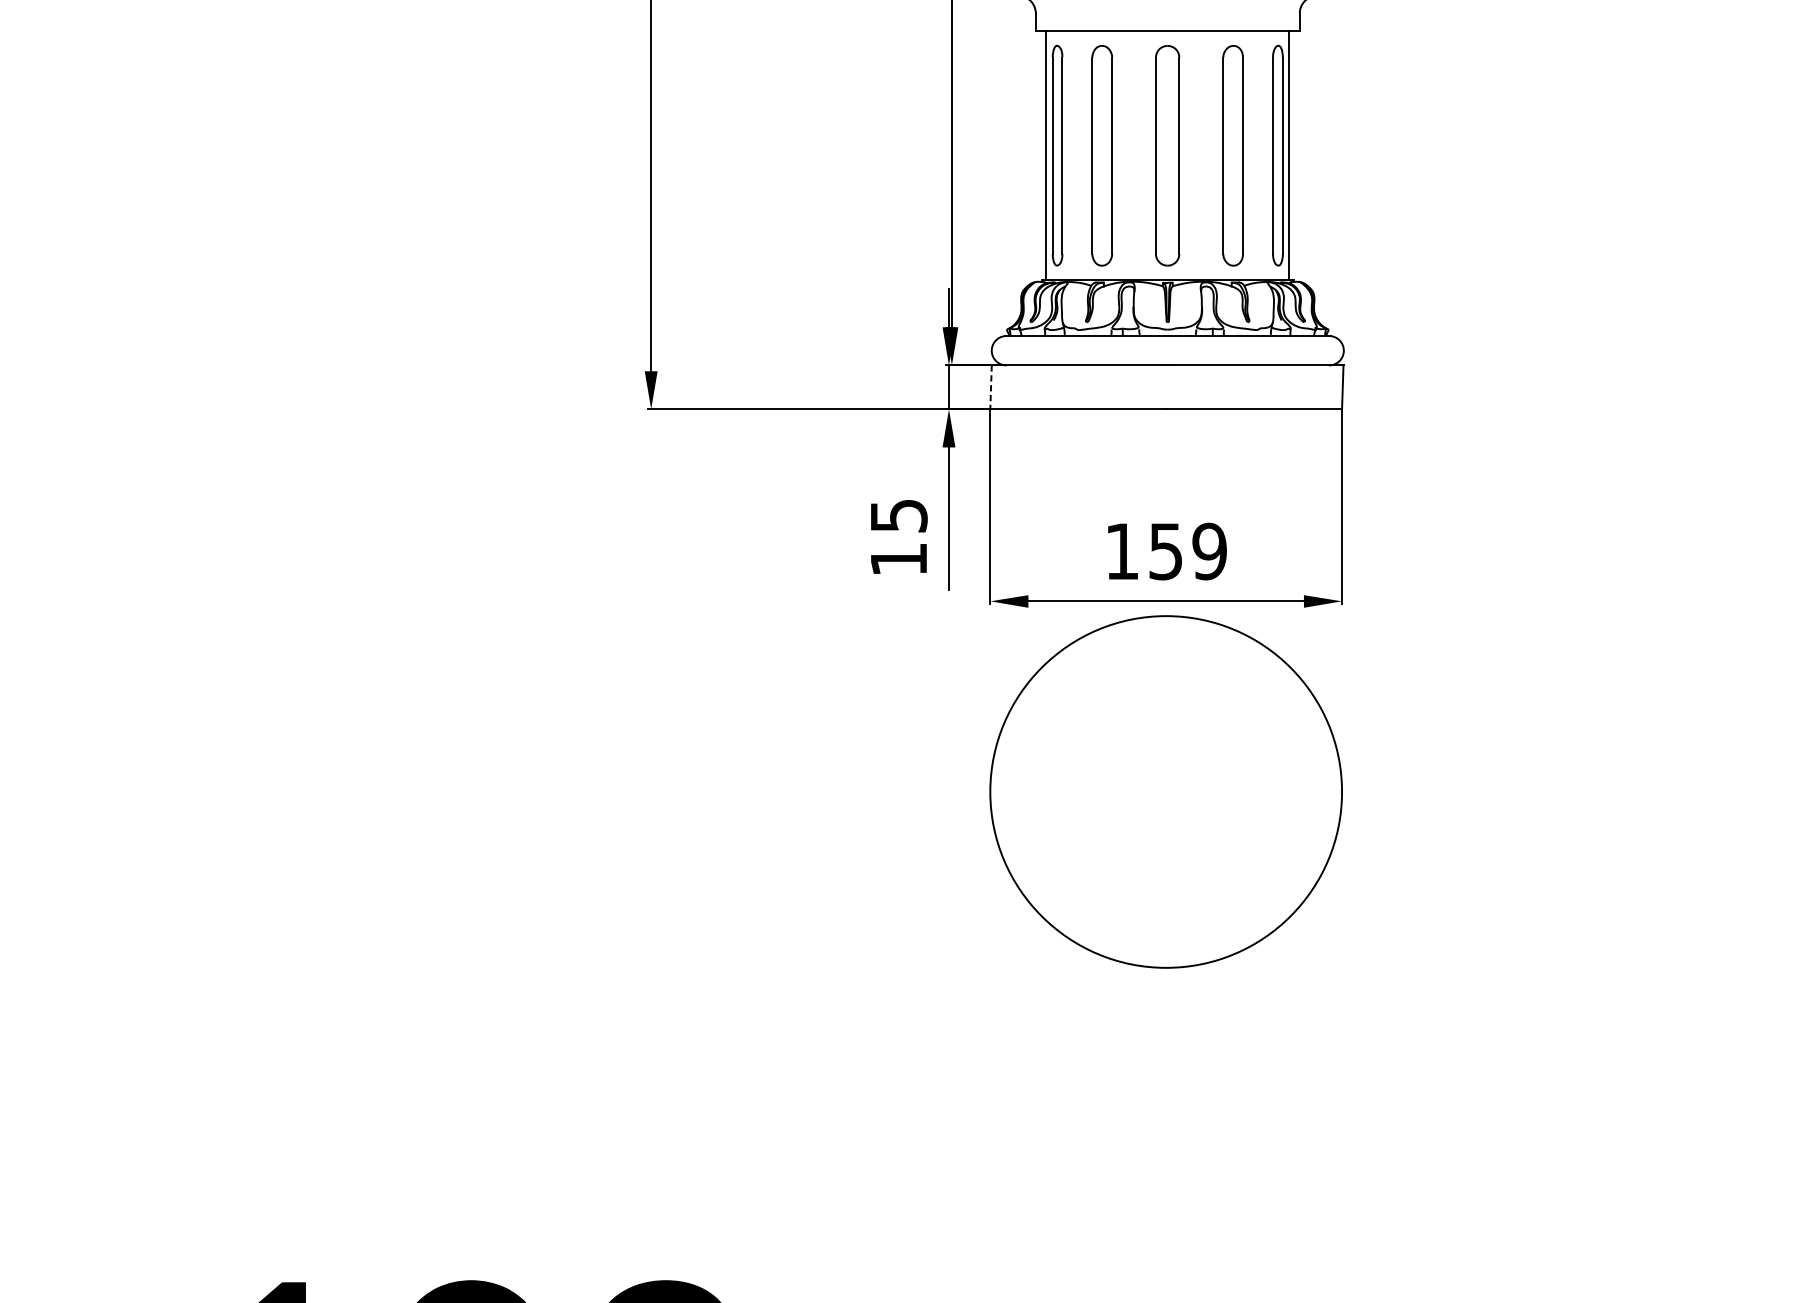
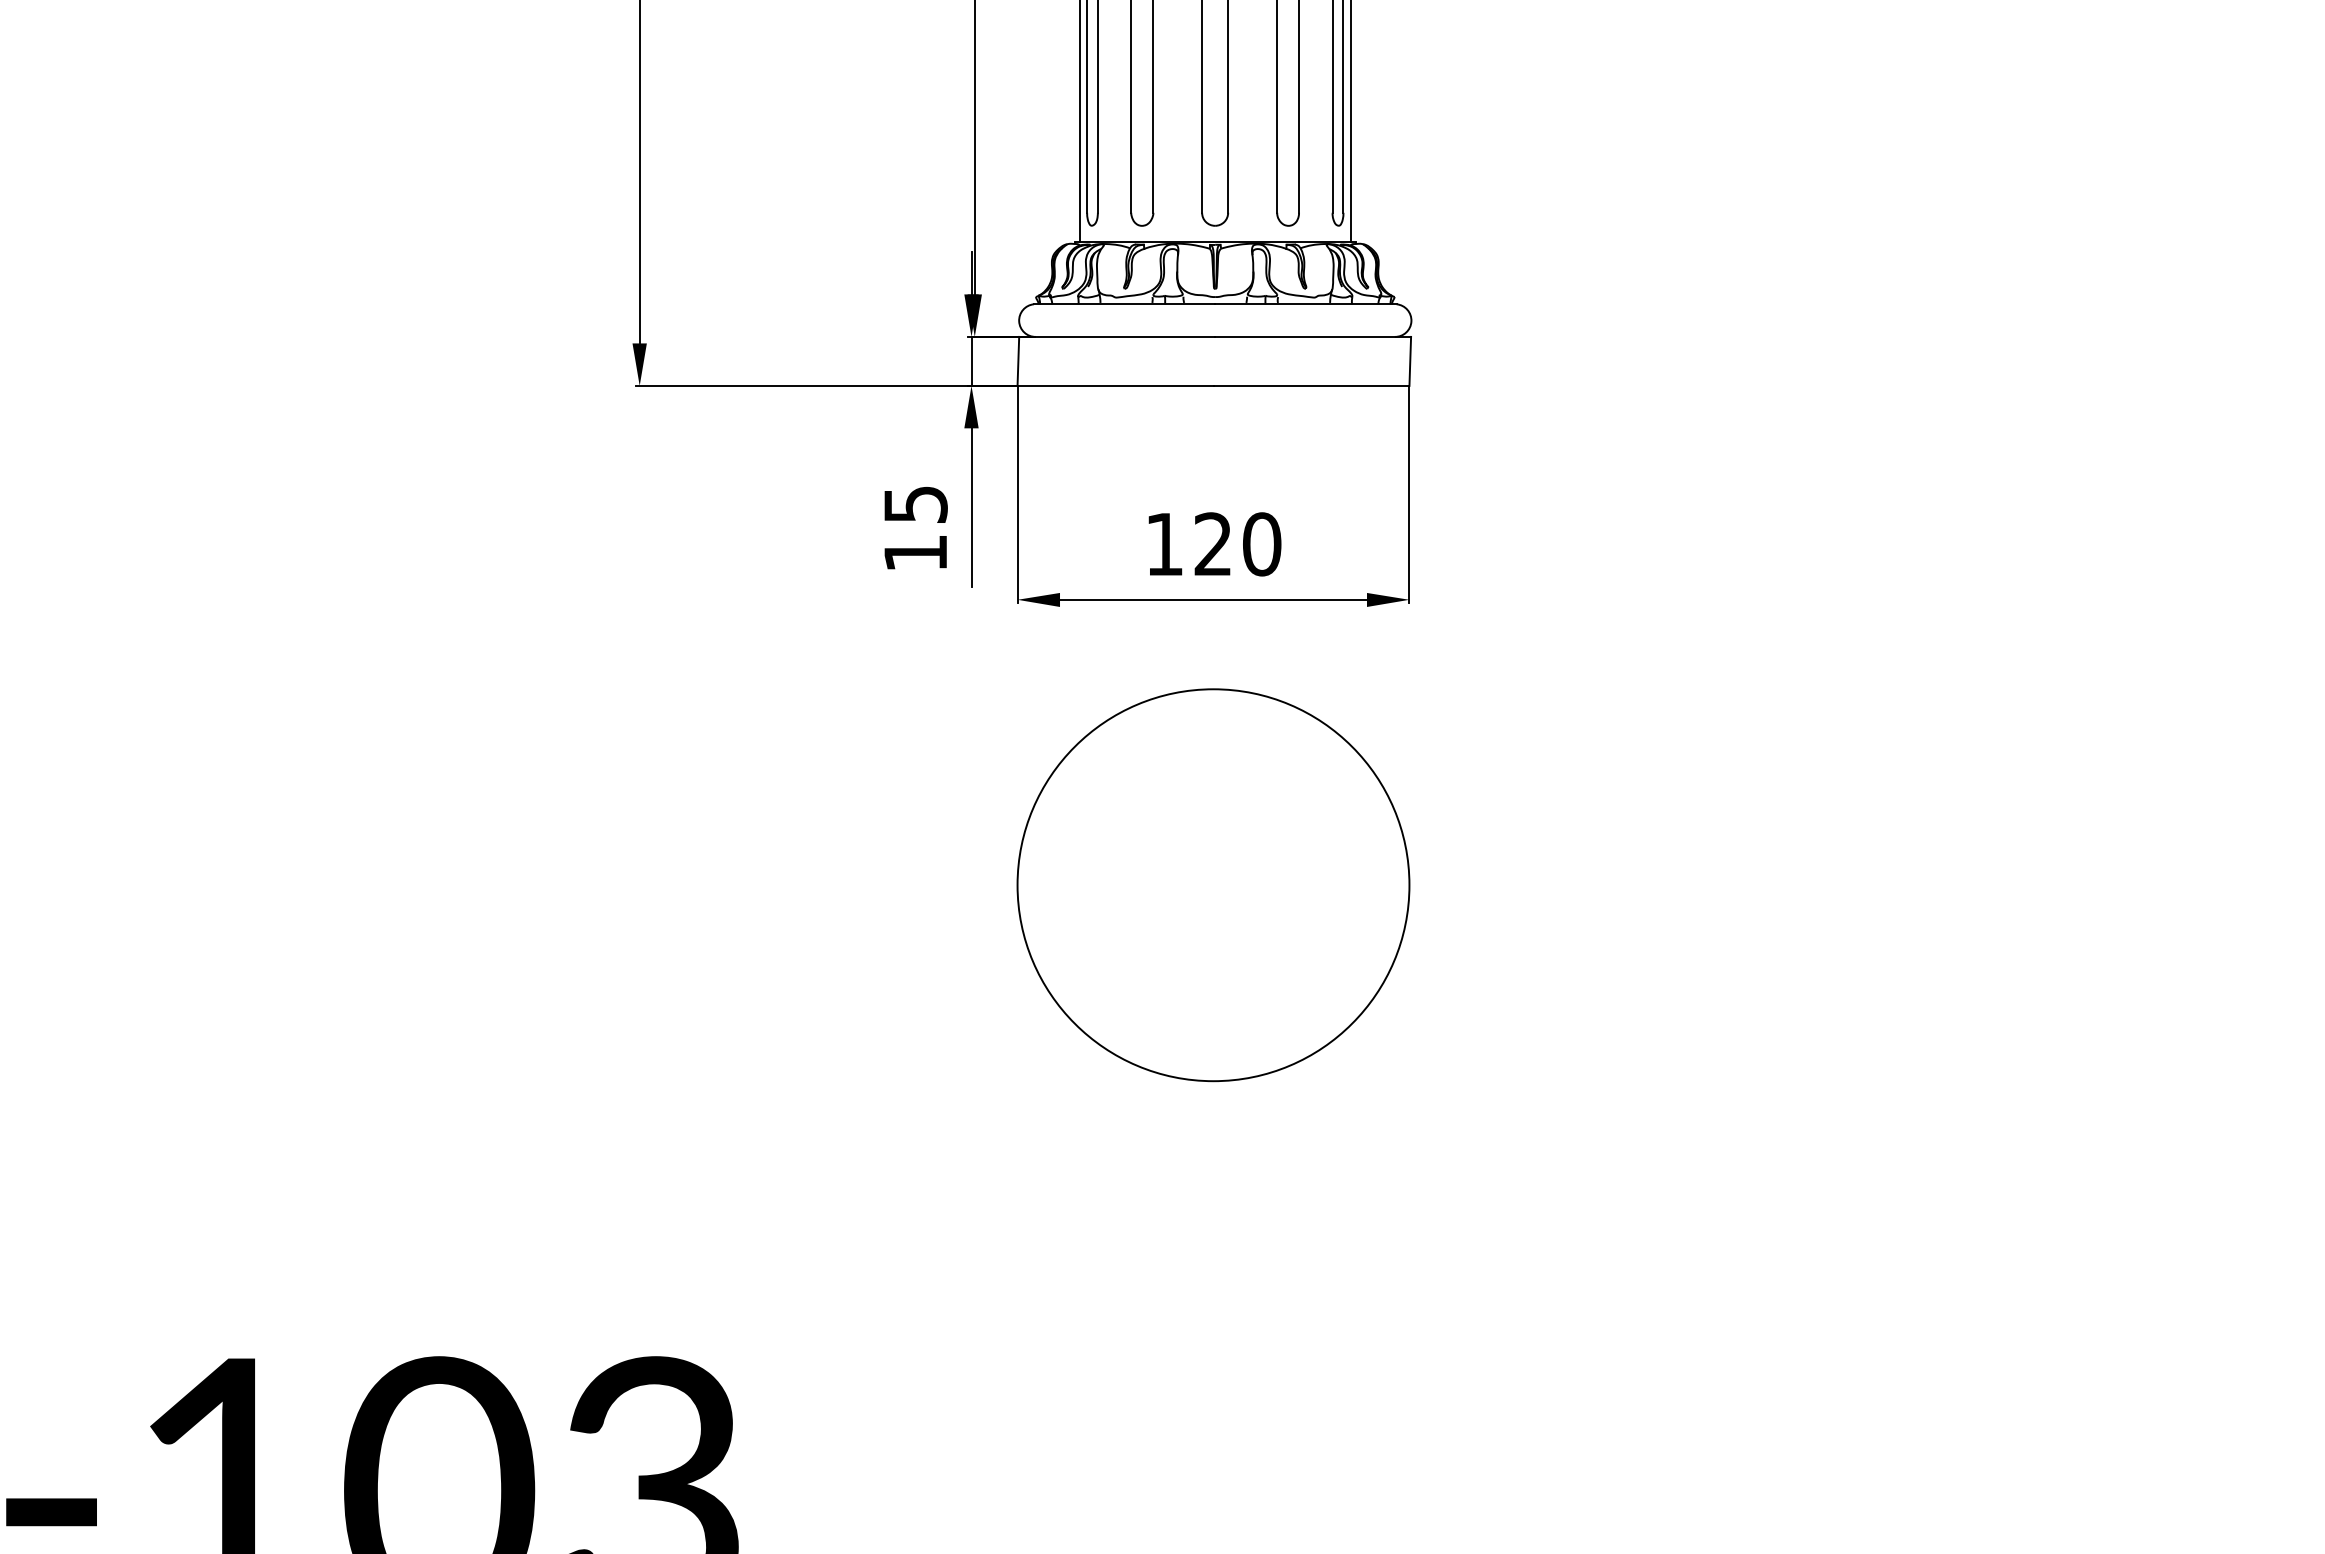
line: (991, 387) -> (1018, 361), dashed -> solid
text: (1187, 551) -> (1237, 544), 159 -> 120
circle: (1166, 792) -> (1213, 885), moved

